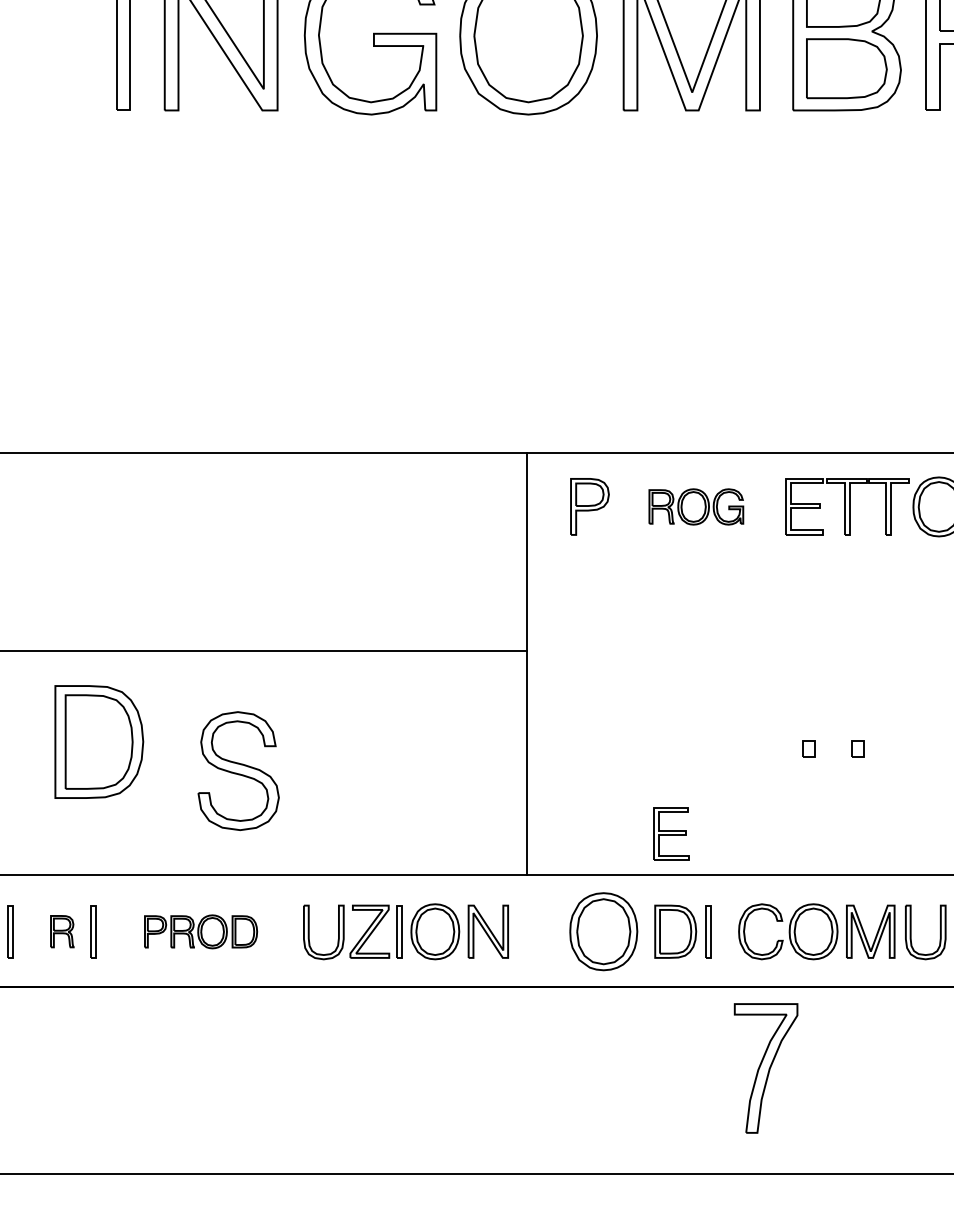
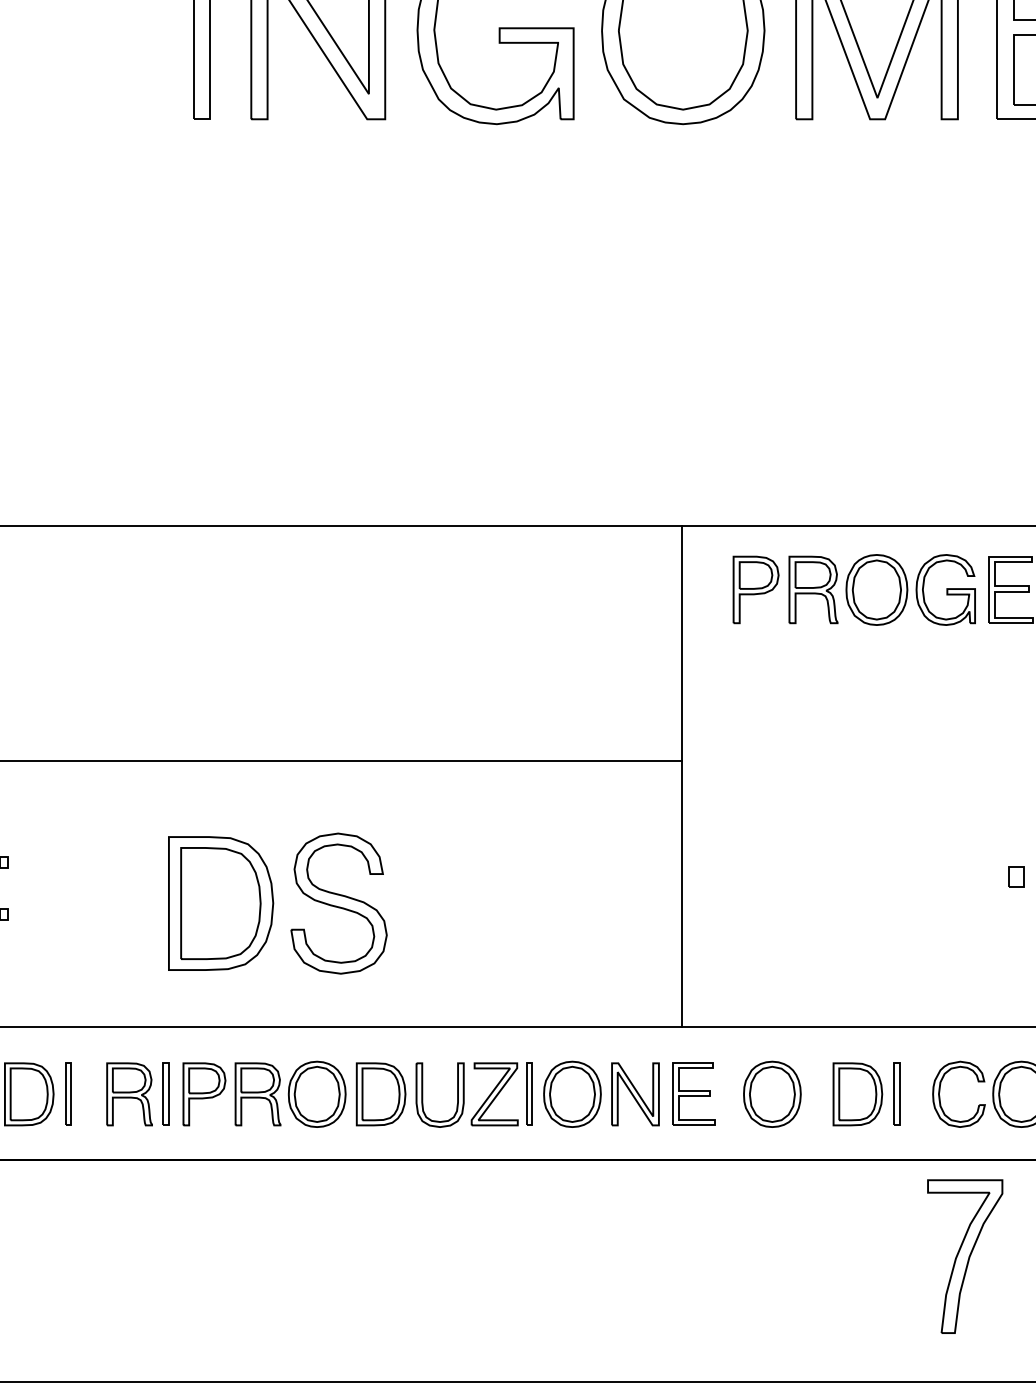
part: (696, 506) -> (882, 589), size x1.67
part: (99, 741) -> (221, 902), moved
part: (671, 833) -> (693, 1094), moved
part: (62, 931) -> (129, 1094), size x1.67
part: (200, 931) -> (293, 1094), size x1.67
part: (603, 931) -> (772, 1094), size x0.71

